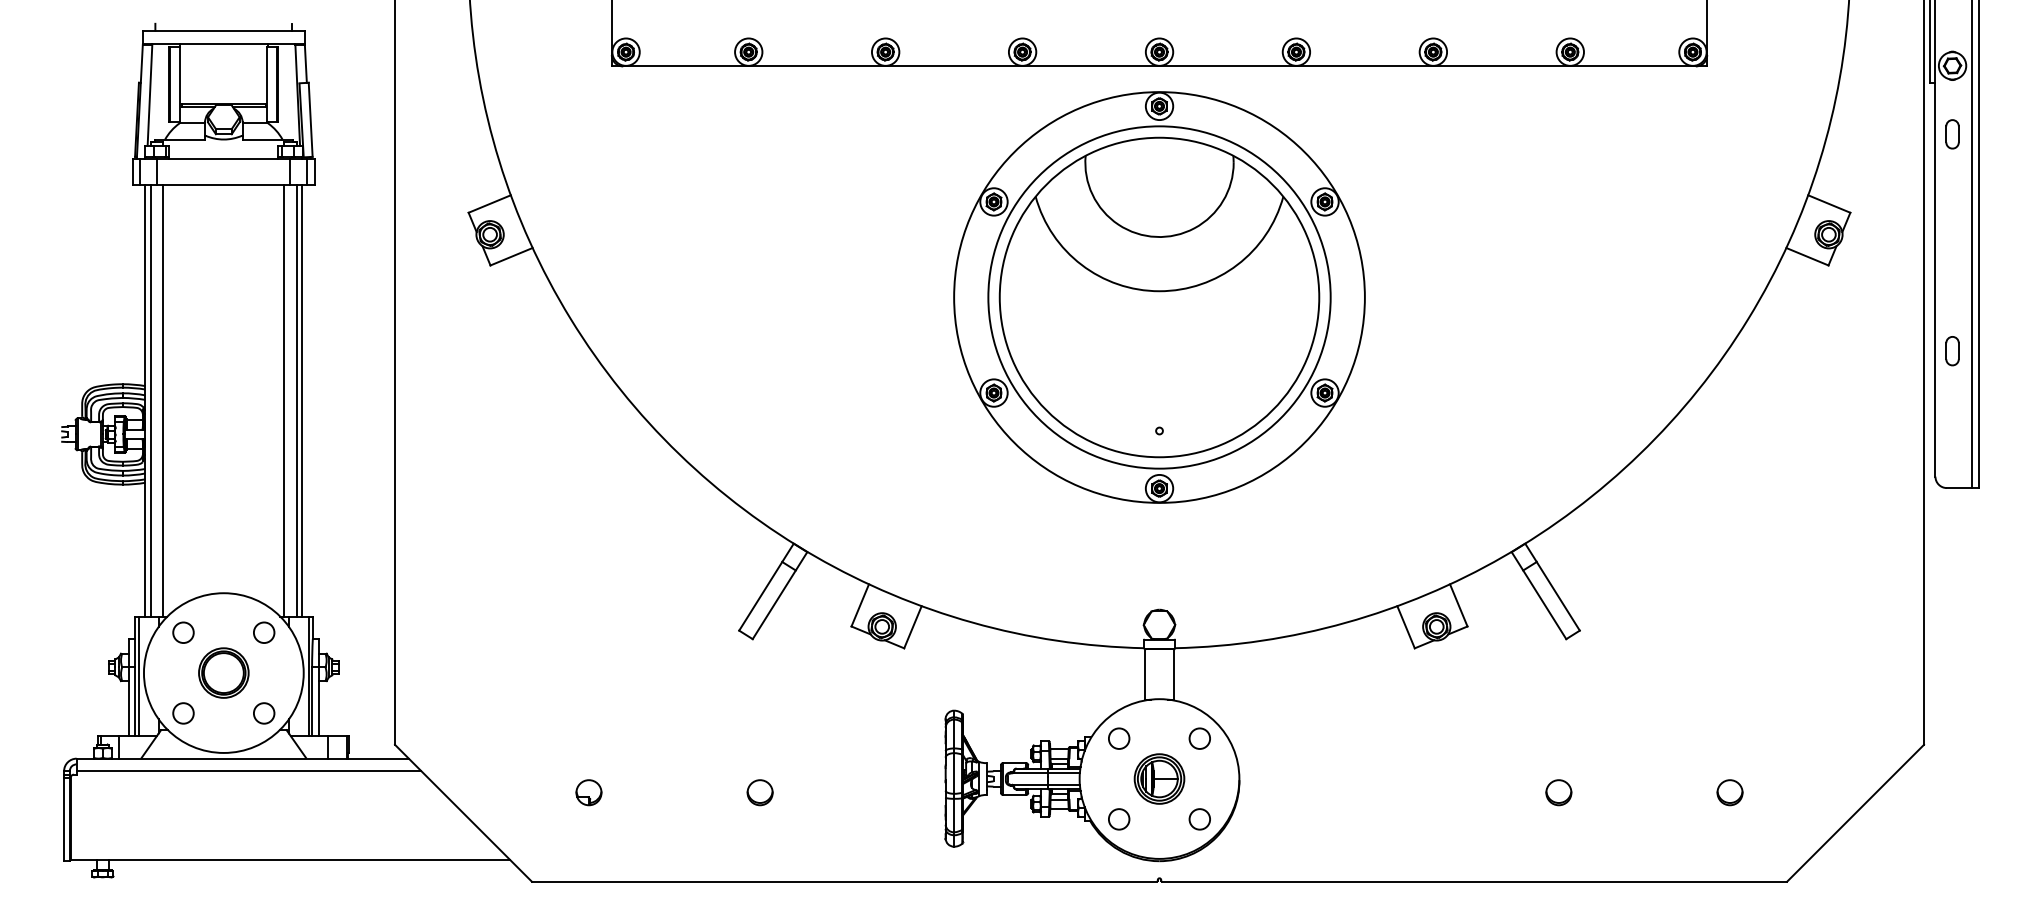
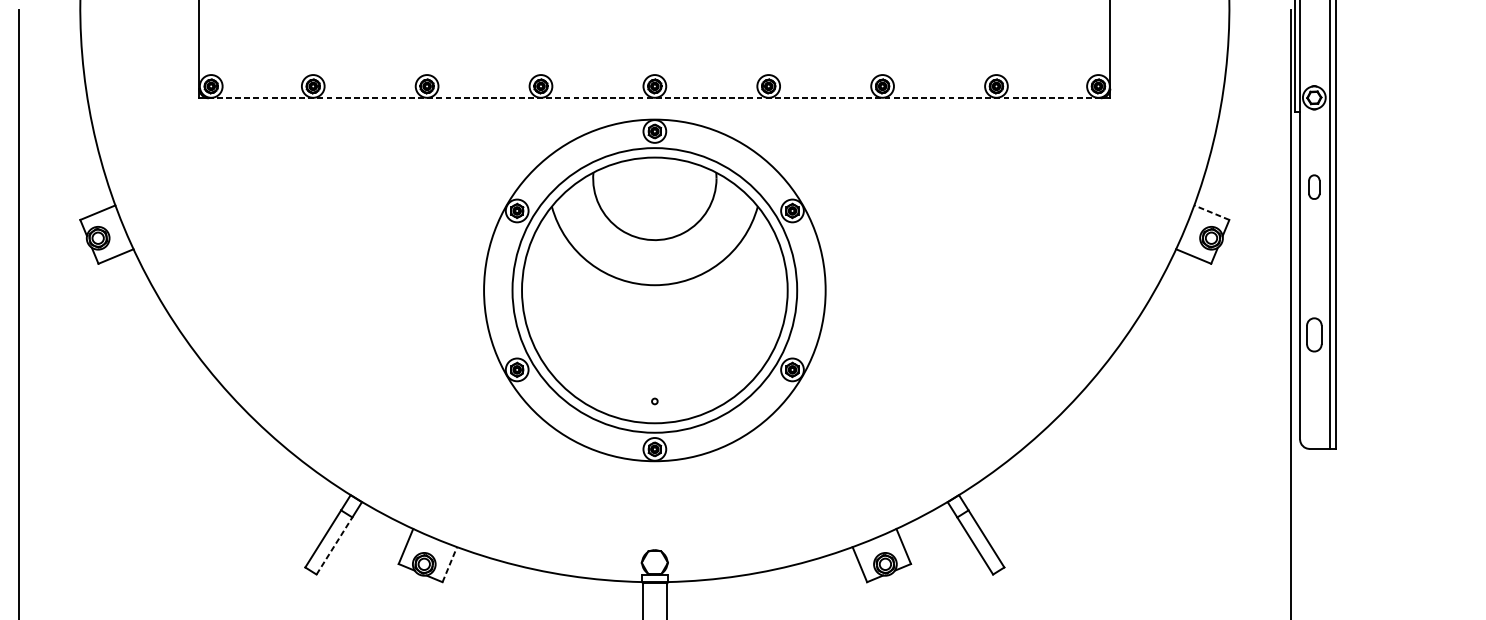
line: (1159, 66) -> (654, 98), solid -> dashed
part: (1952, 134) -> (1314, 187), moved
line: (1829, 204) -> (1212, 213), solid -> dashed
part: (1952, 351) -> (1314, 335), size x1.4
line: (774, 604) -> (334, 545), solid -> dashed
line: (912, 627) -> (449, 564), solid -> dashed

